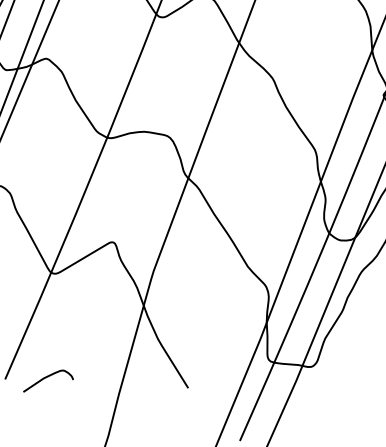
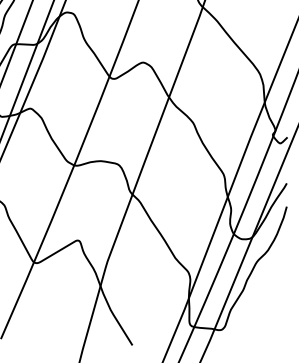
curve: (46, 378) -> (30, 338), removed

